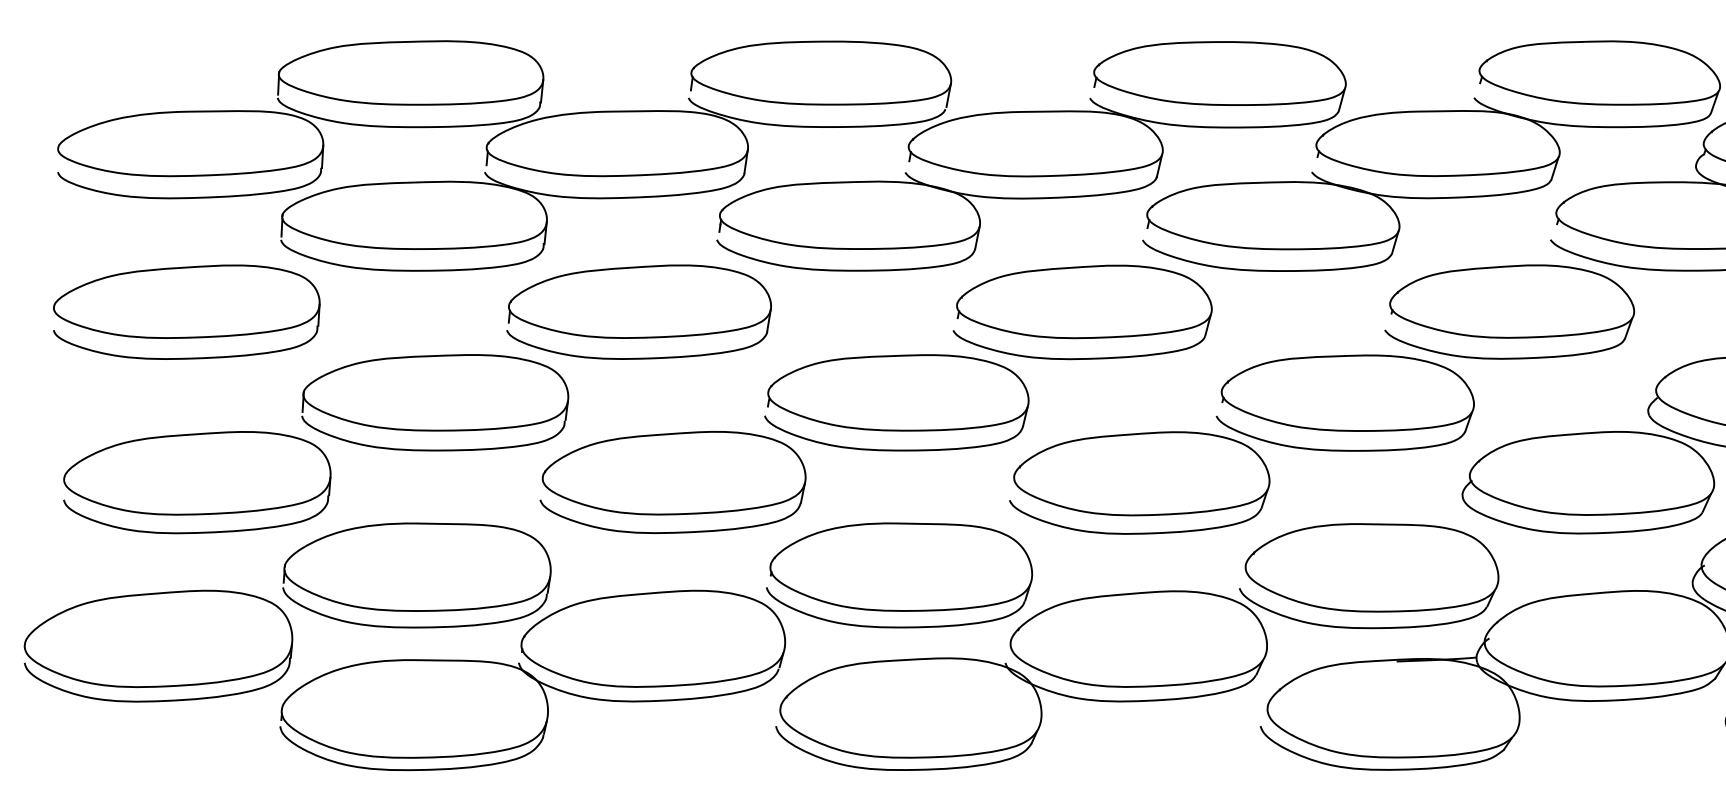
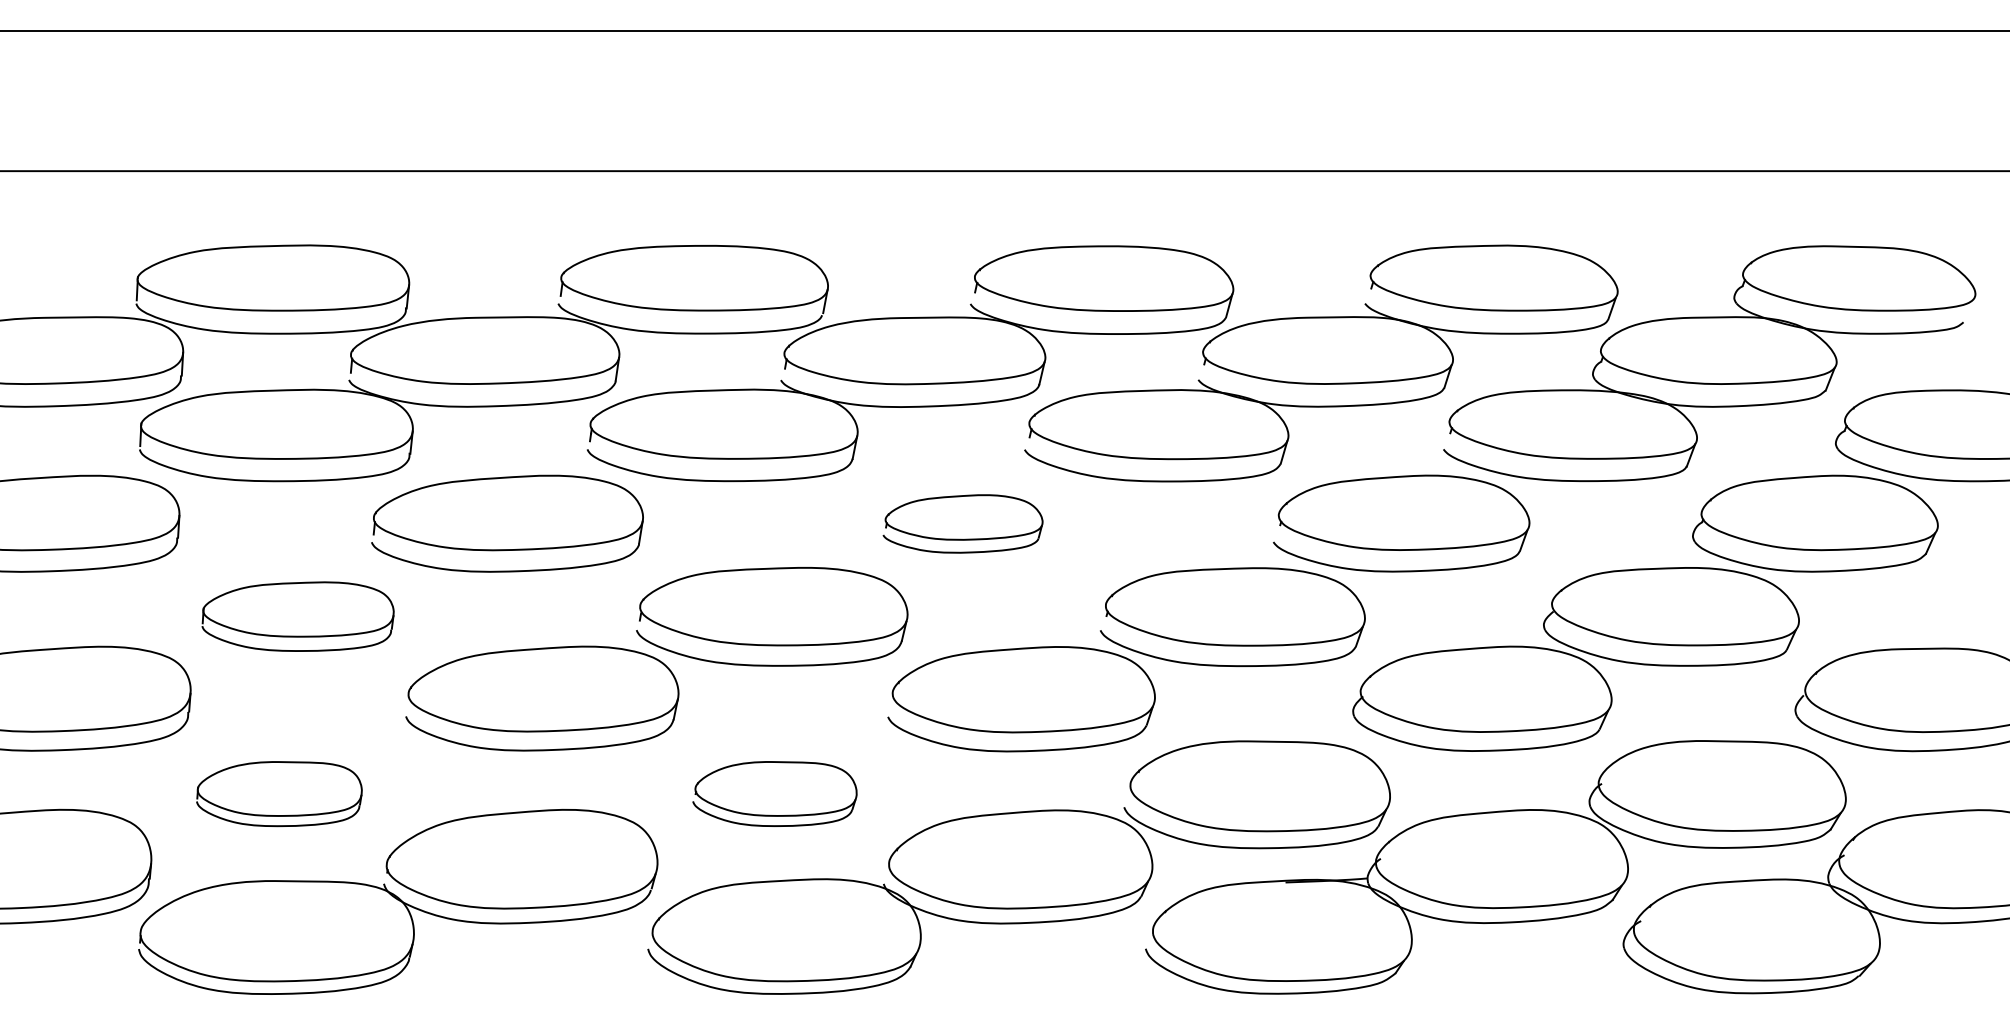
part: (1082, 311) -> (962, 523), size x0.6
part: (434, 402) -> (297, 616), size x0.7
part: (417, 574) -> (279, 793), size x0.6
part: (899, 574) -> (774, 793), size x0.6

